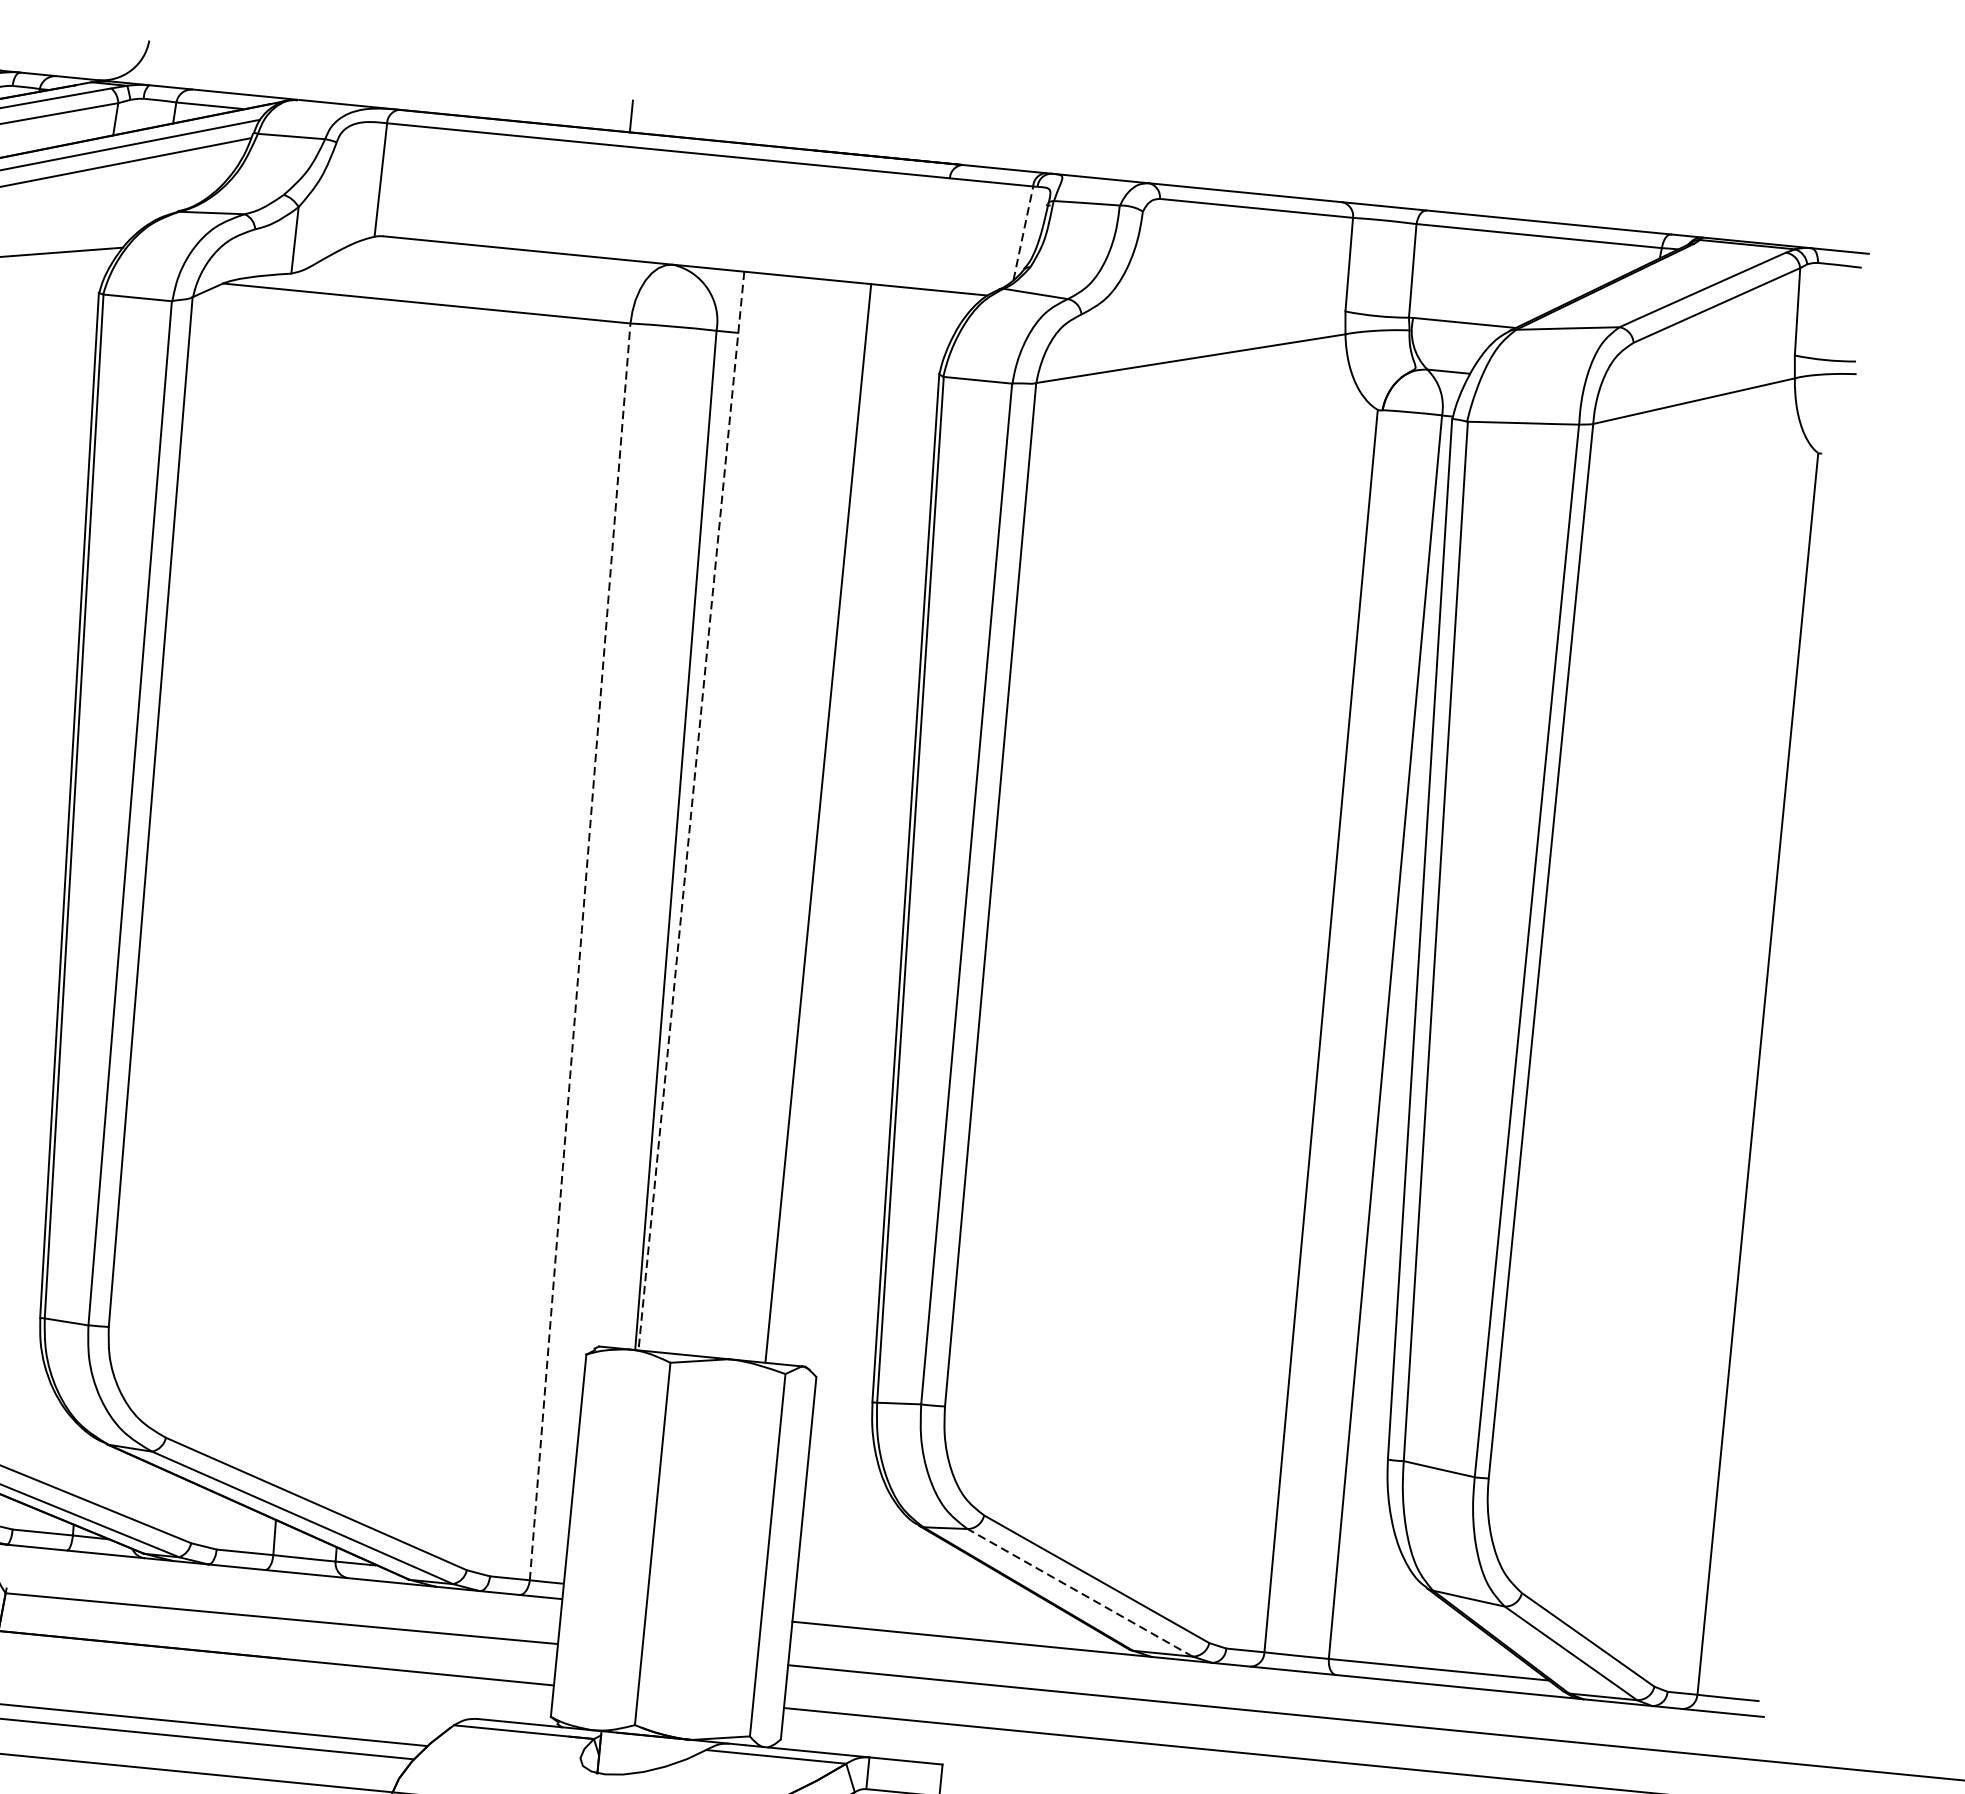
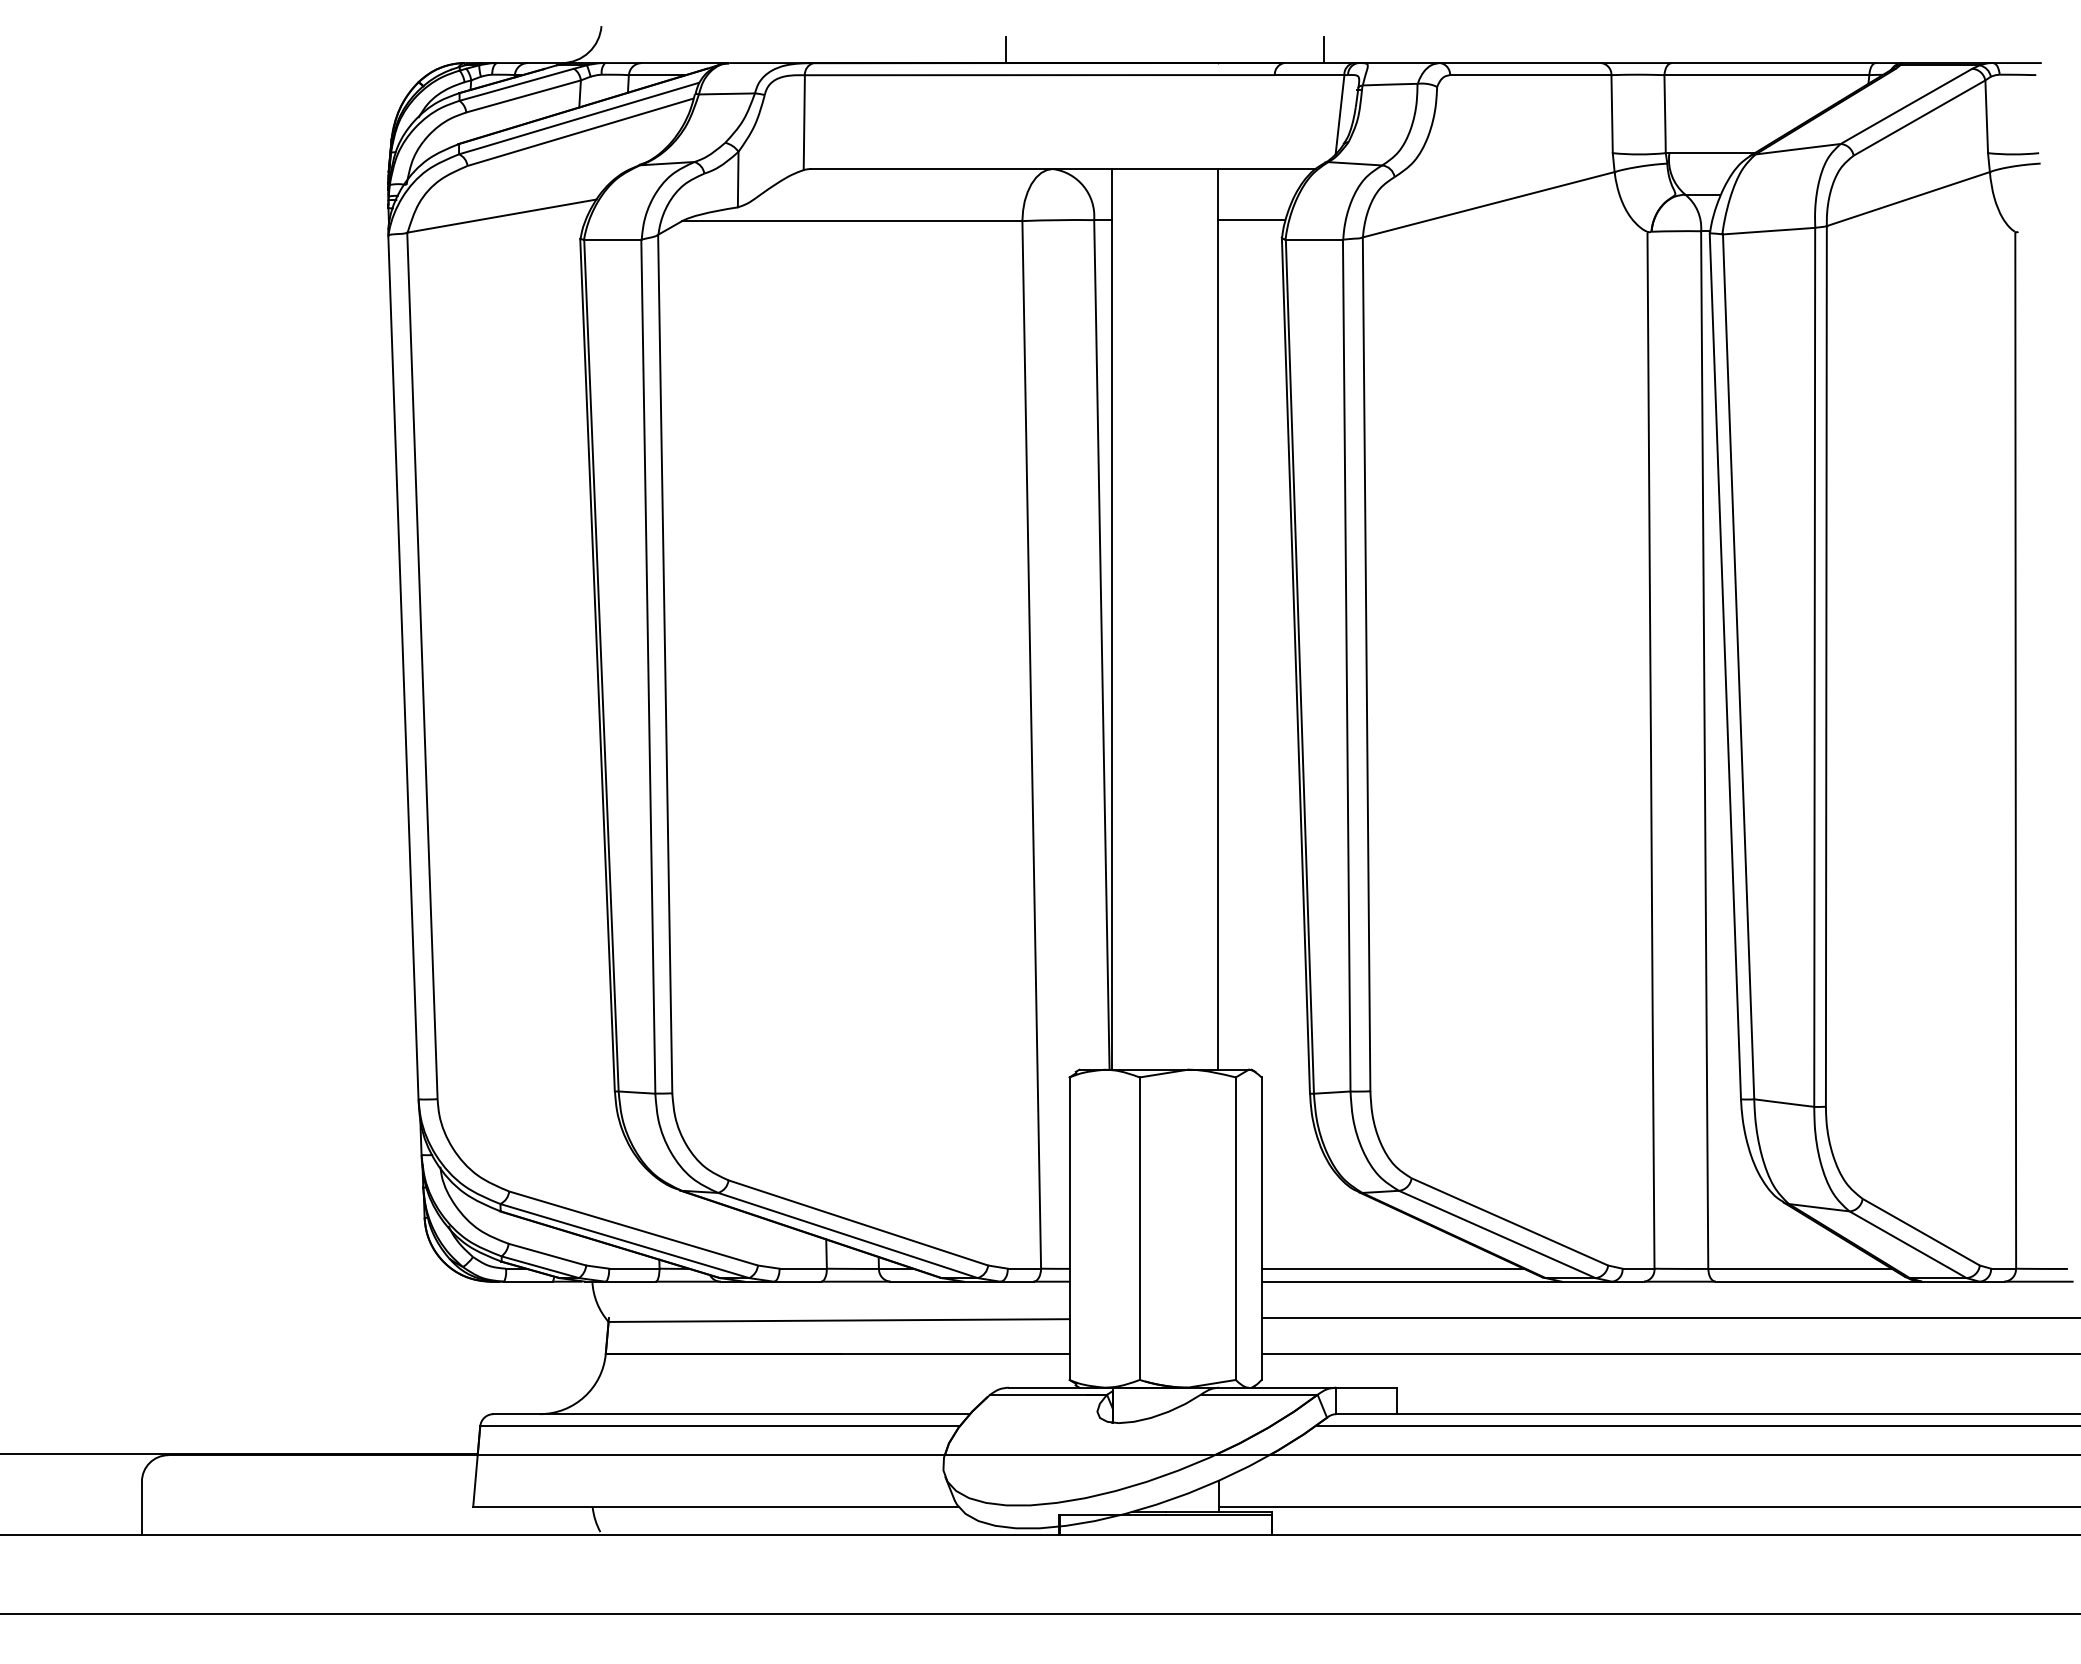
line: (1012, 153) -> (1324, 49), added
line: (1023, 233) -> (1340, 114), dashed -> solid
line: (904, 349) -> (1251, 220), added
line: (691, 811) -> (1112, 619), dashed -> solid
line: (579, 951) -> (1031, 744), dashed -> solid
line: (1081, 1593) -> (1498, 1234), dashed -> solid
line: (950, 1621) -> (1392, 1268), added

